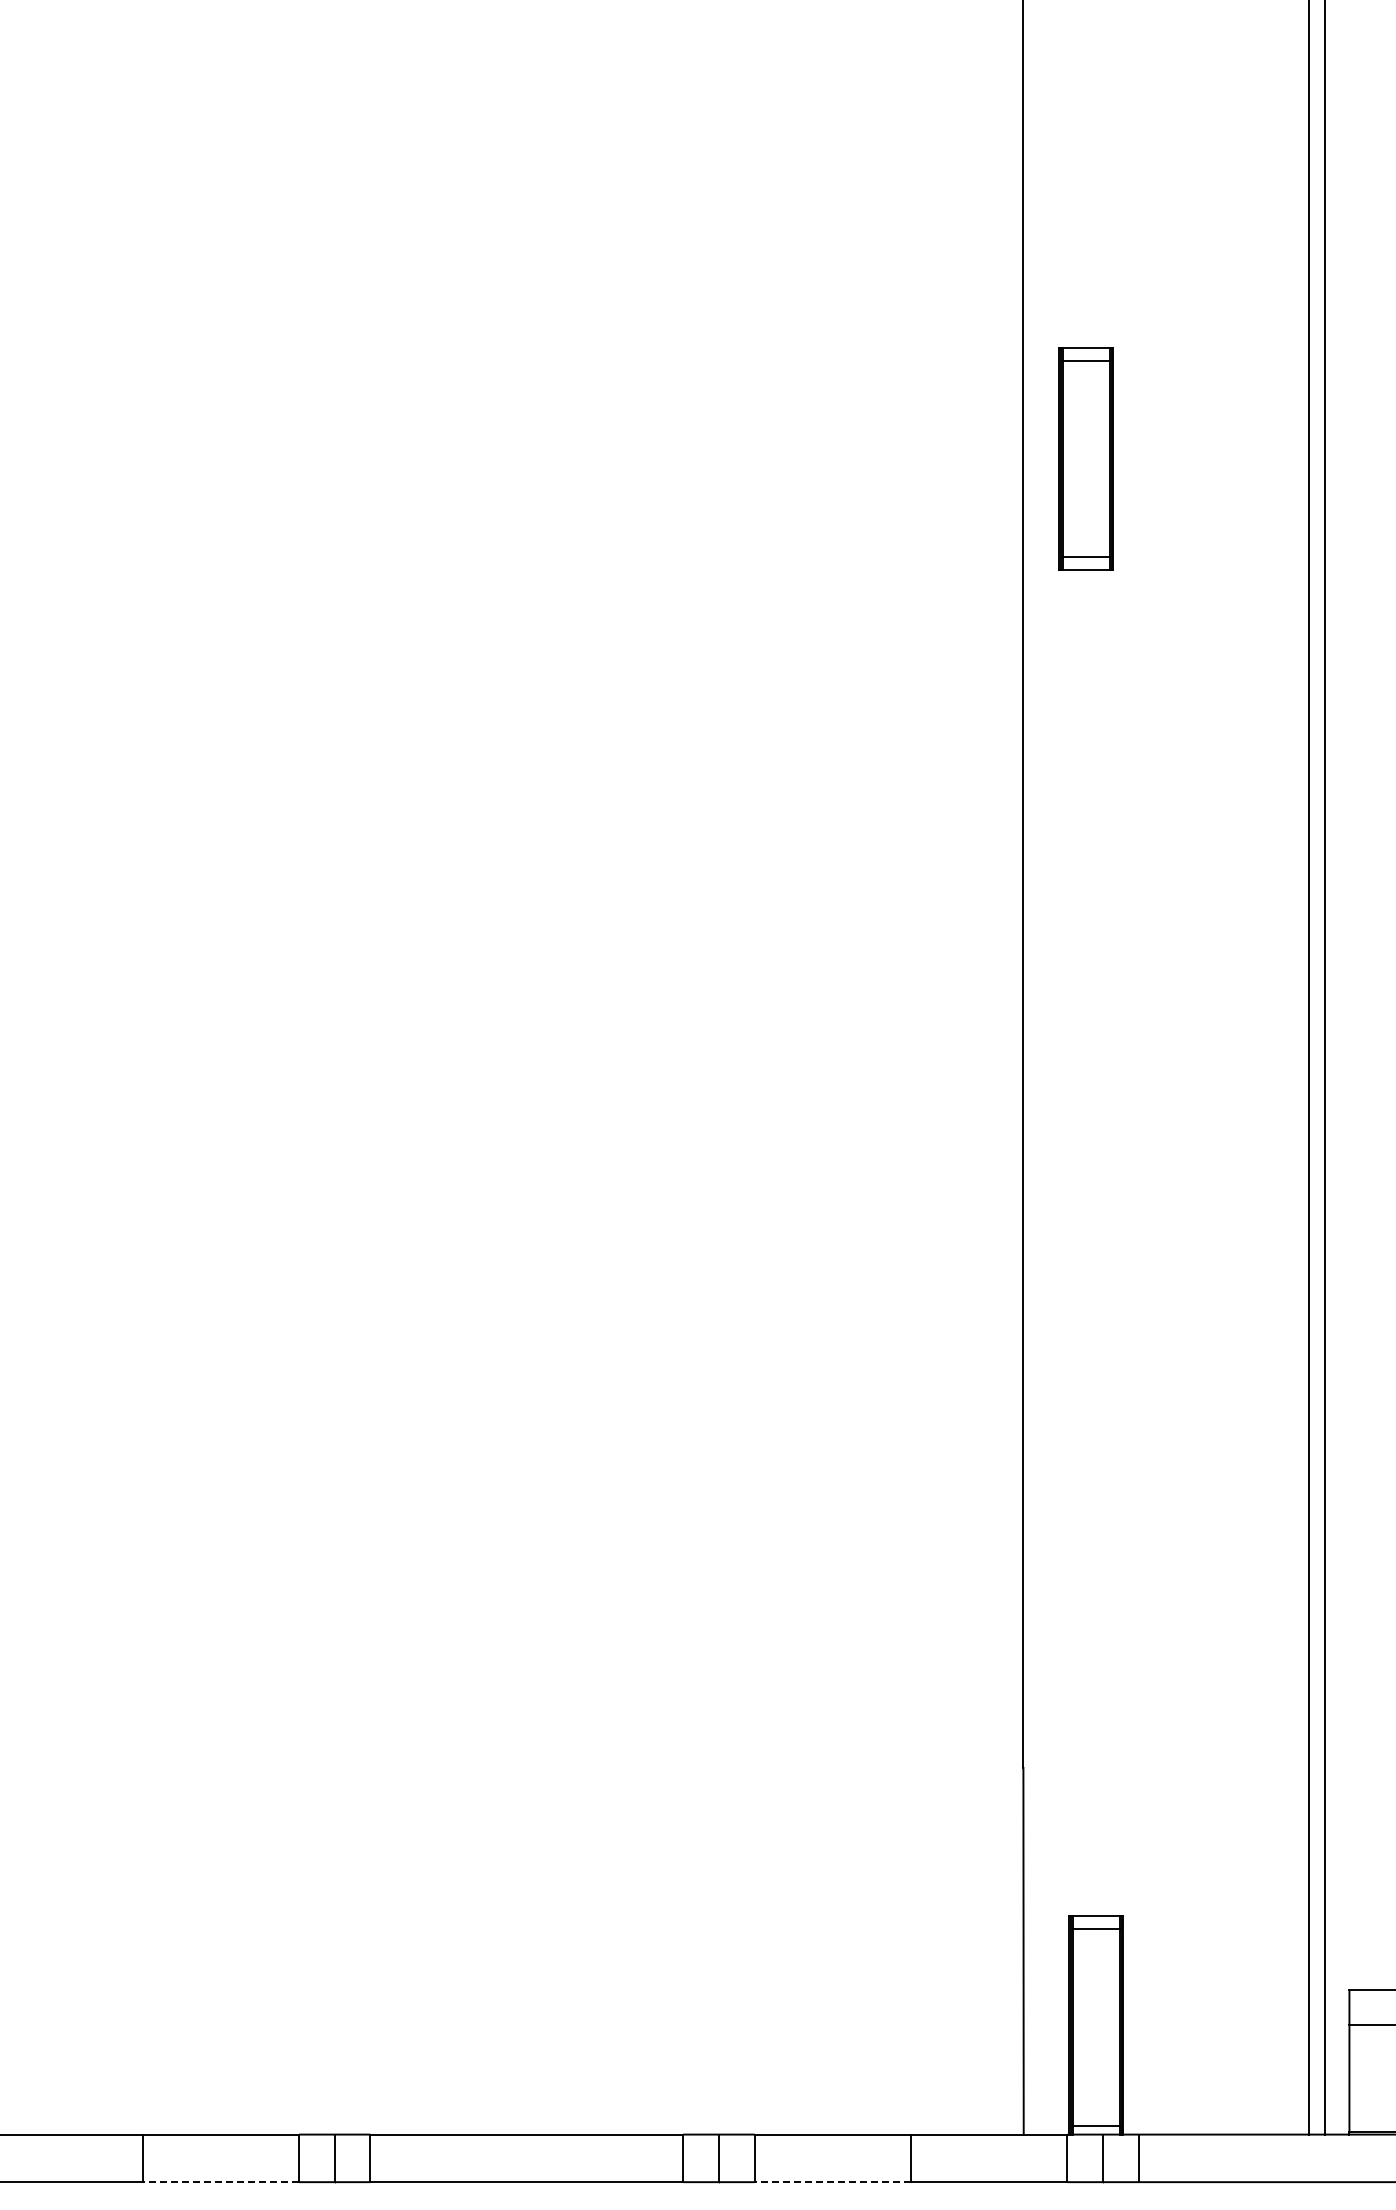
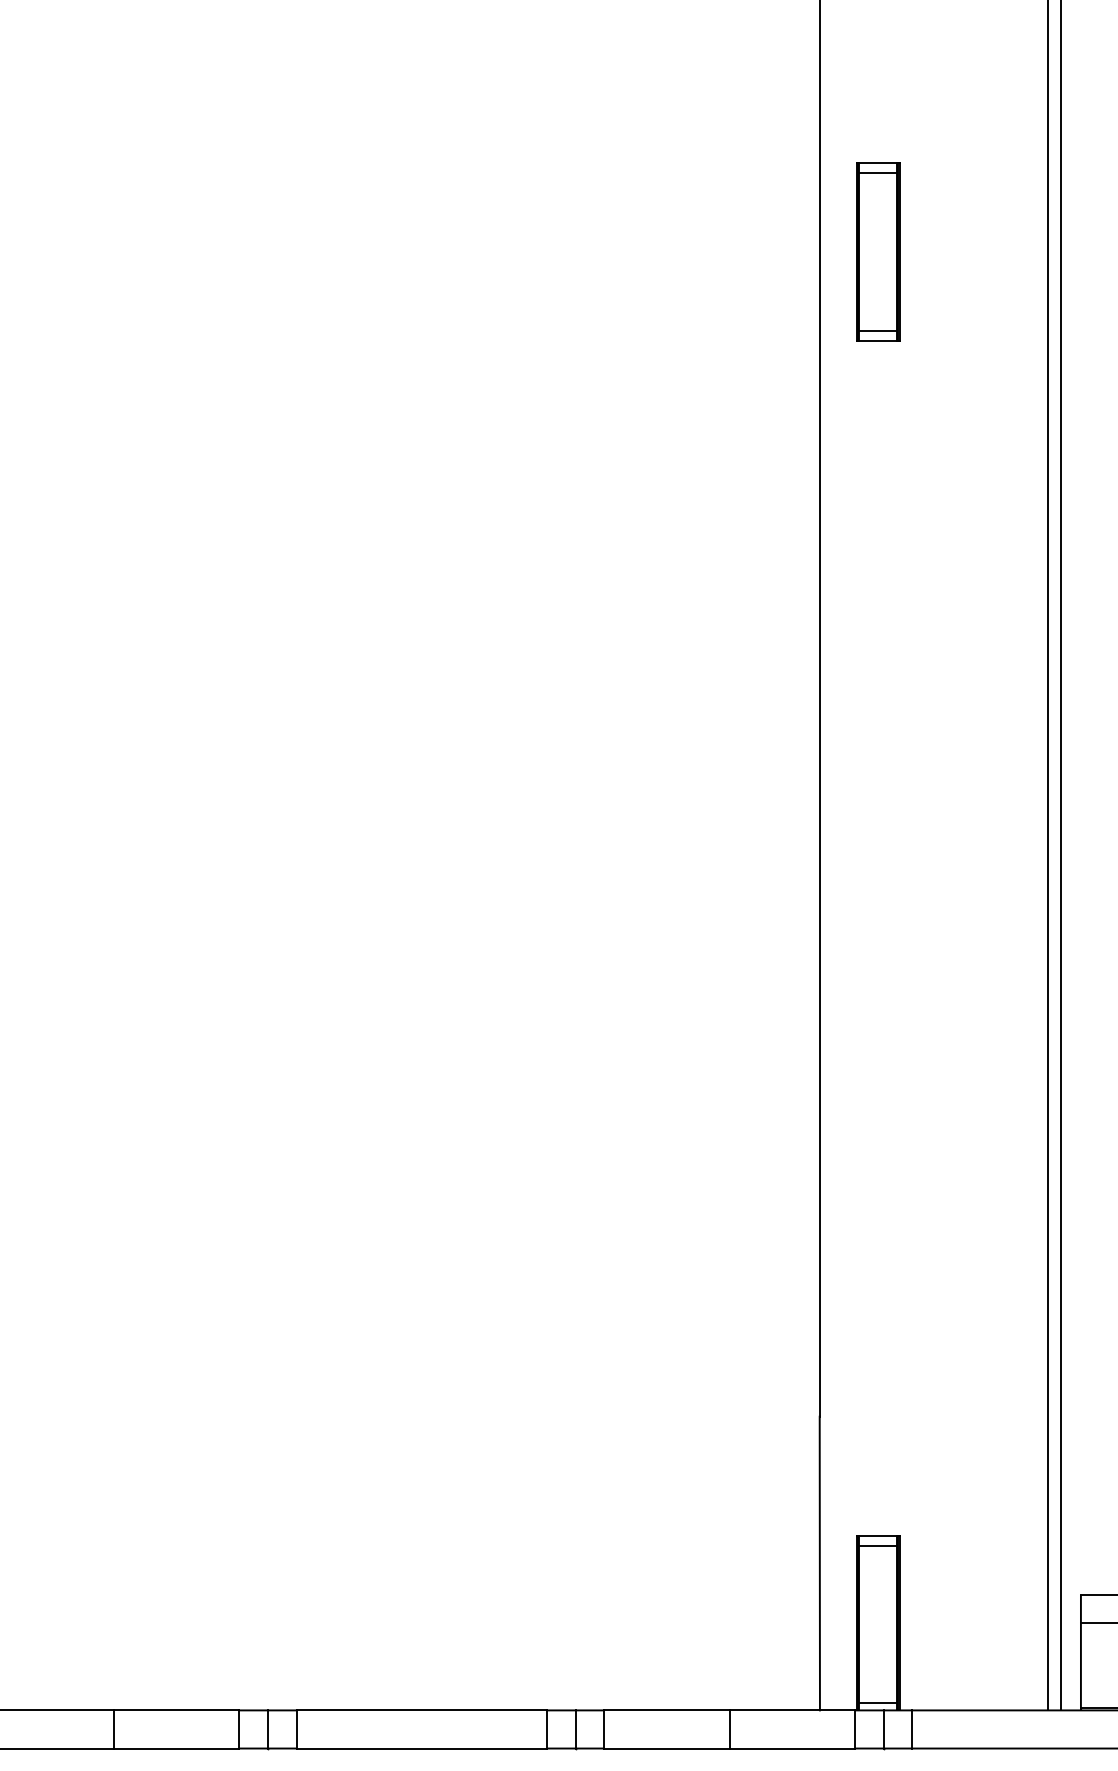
part: (1085, 458) -> (877, 251), moved
line: (220, 2182) -> (176, 1748), dashed -> solid
line: (832, 2182) -> (666, 1748), dashed -> solid

